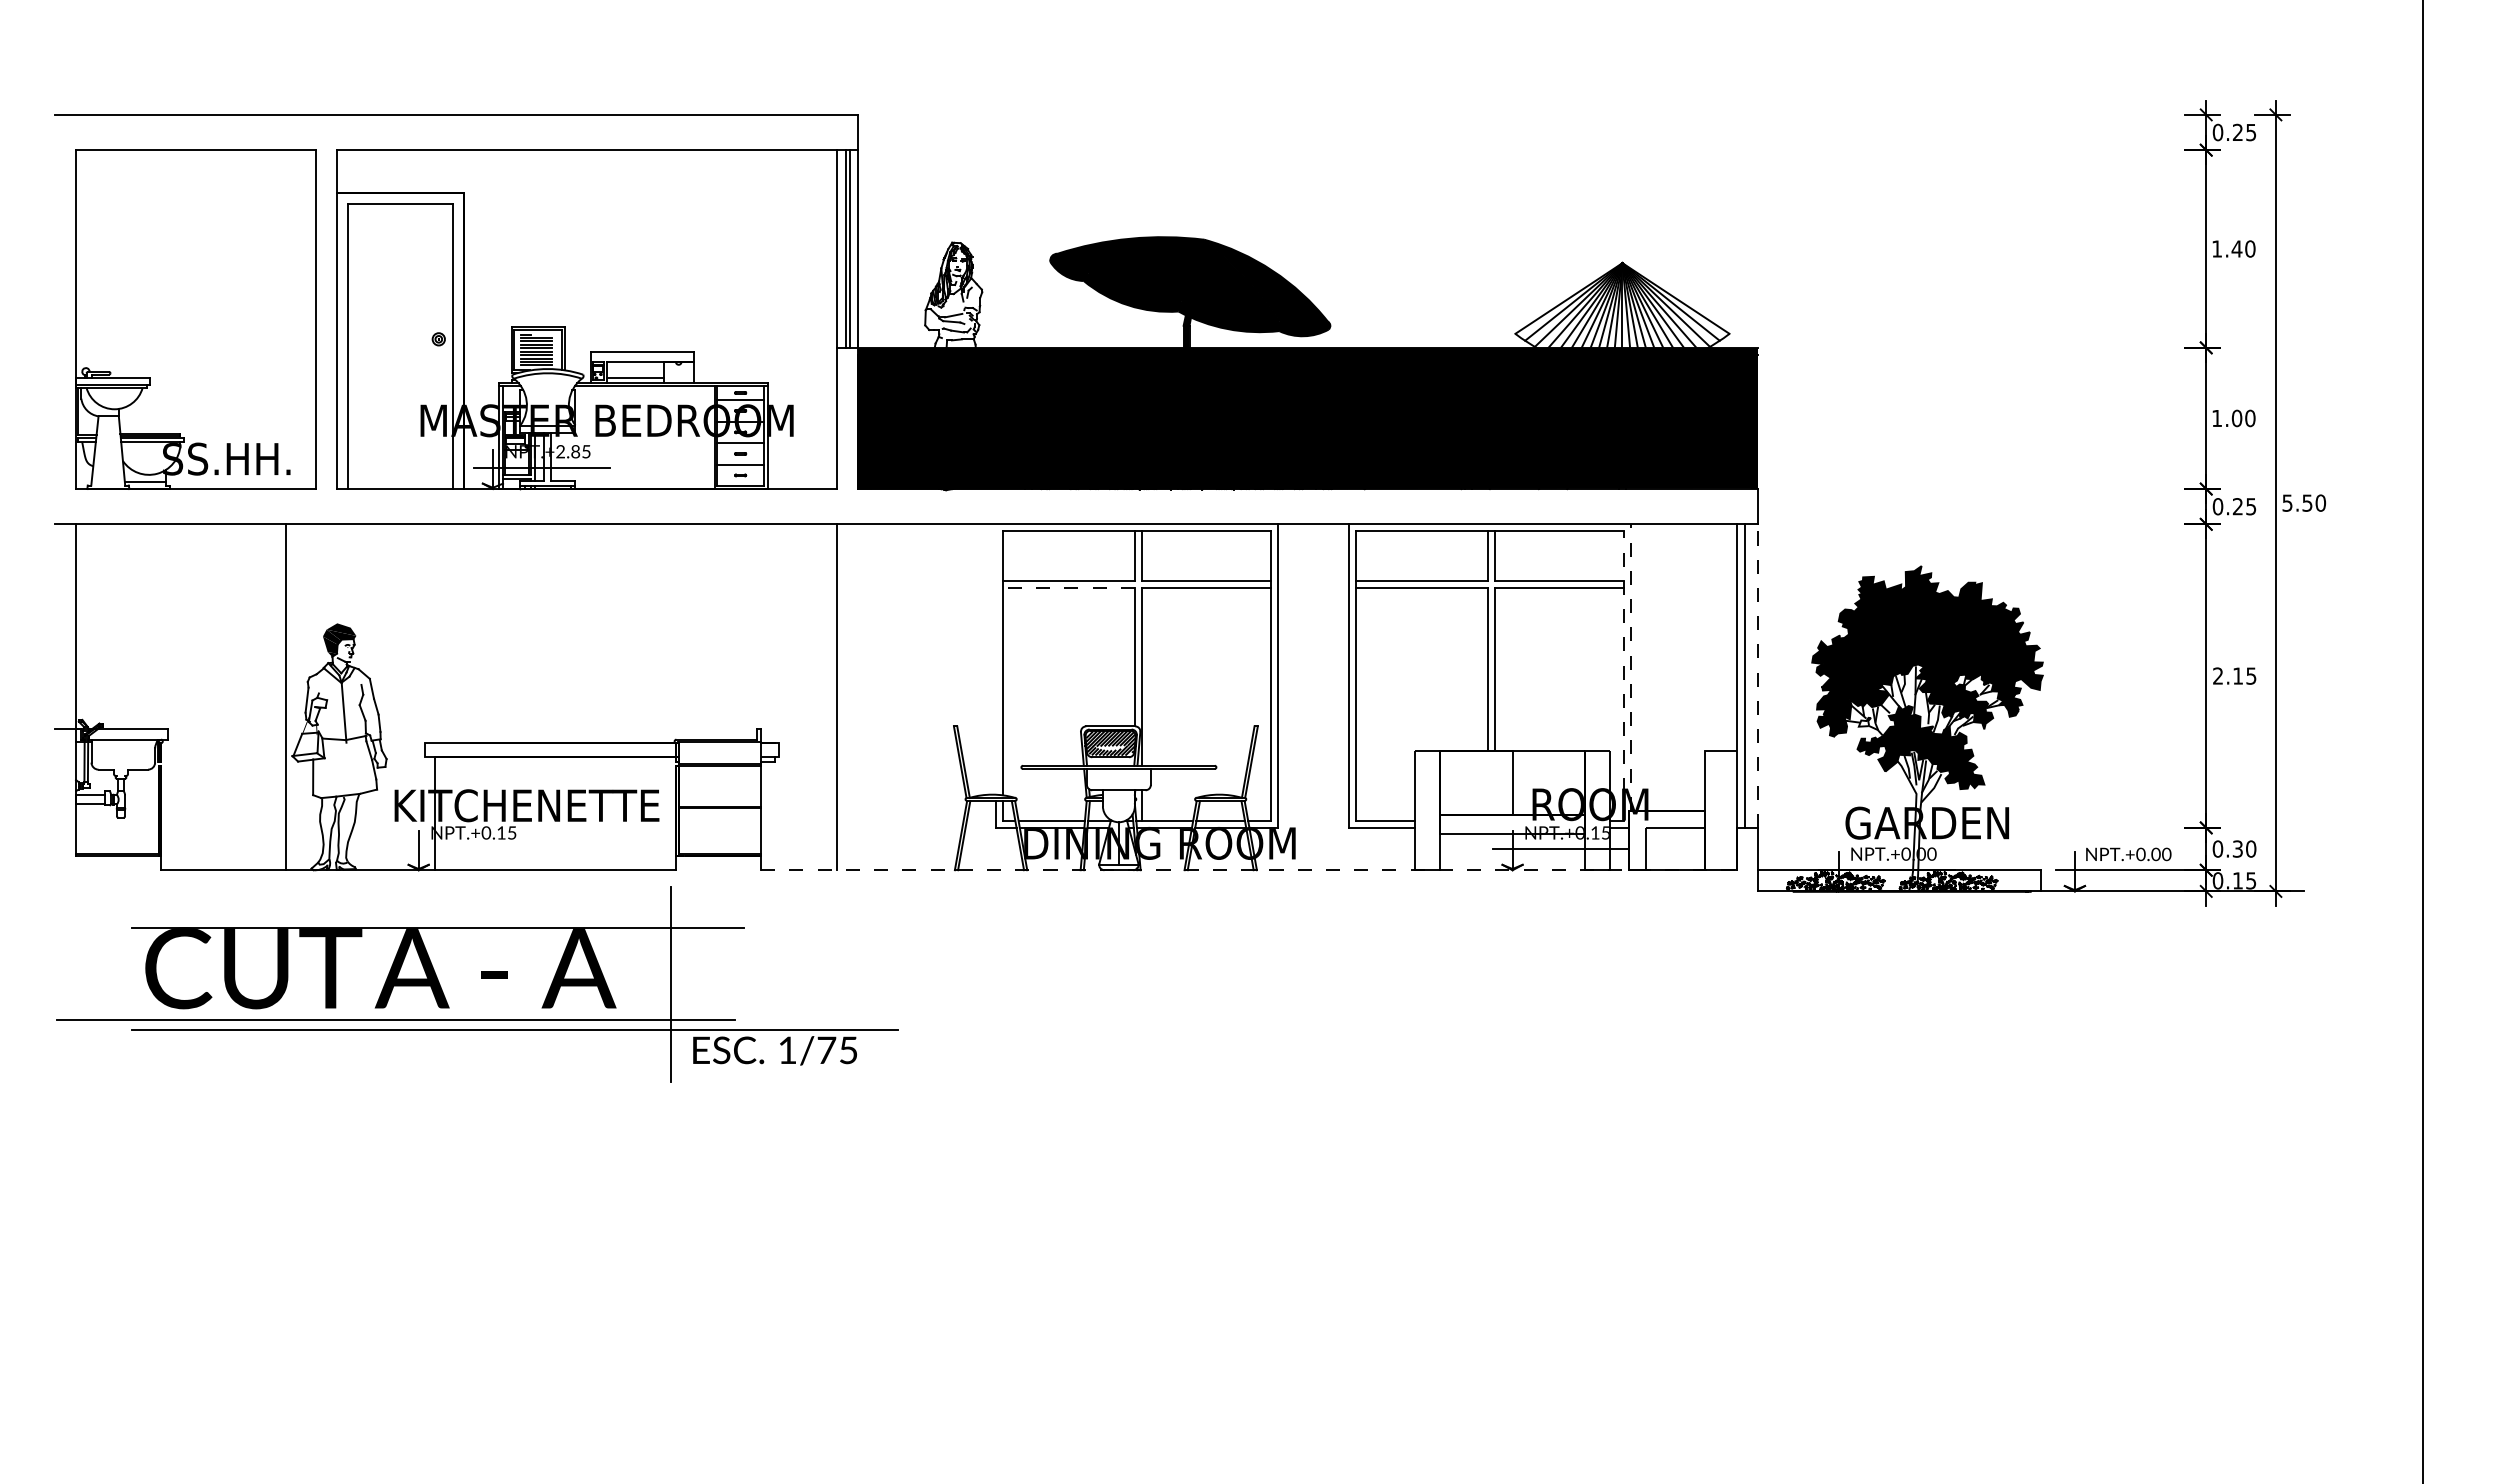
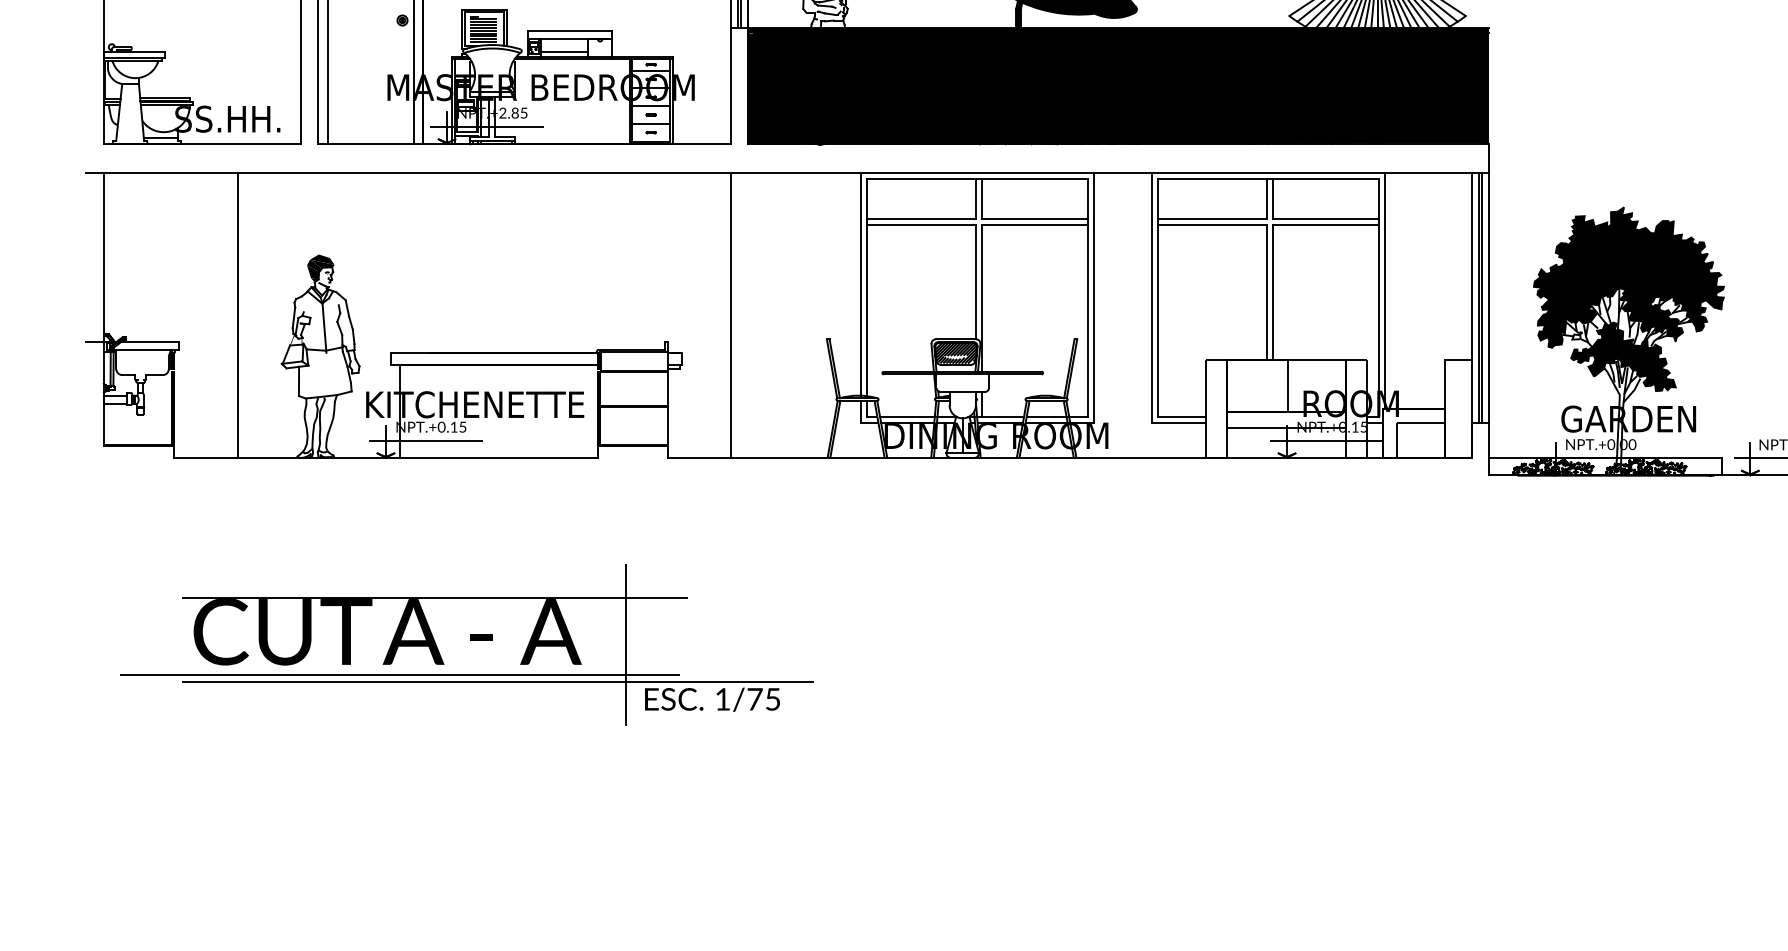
line: (1068, 587) -> (921, 224), dashed -> solid
line: (995, 659) -> (861, 284), added
line: (1631, 667) -> (1385, 290), dashed -> solid
line: (1749, 675) -> (1482, 297), added
line: (1624, 676) -> (1379, 298), dashed -> solid
line: (1758, 676) -> (1489, 298), dashed -> solid
line: (285, 697) -> (237, 315), moved
line: (467, 849) -> (426, 440), added
line: (1249, 870) -> (1070, 458), dashed -> solid
part: (481, 978) -> (470, 640), moved

